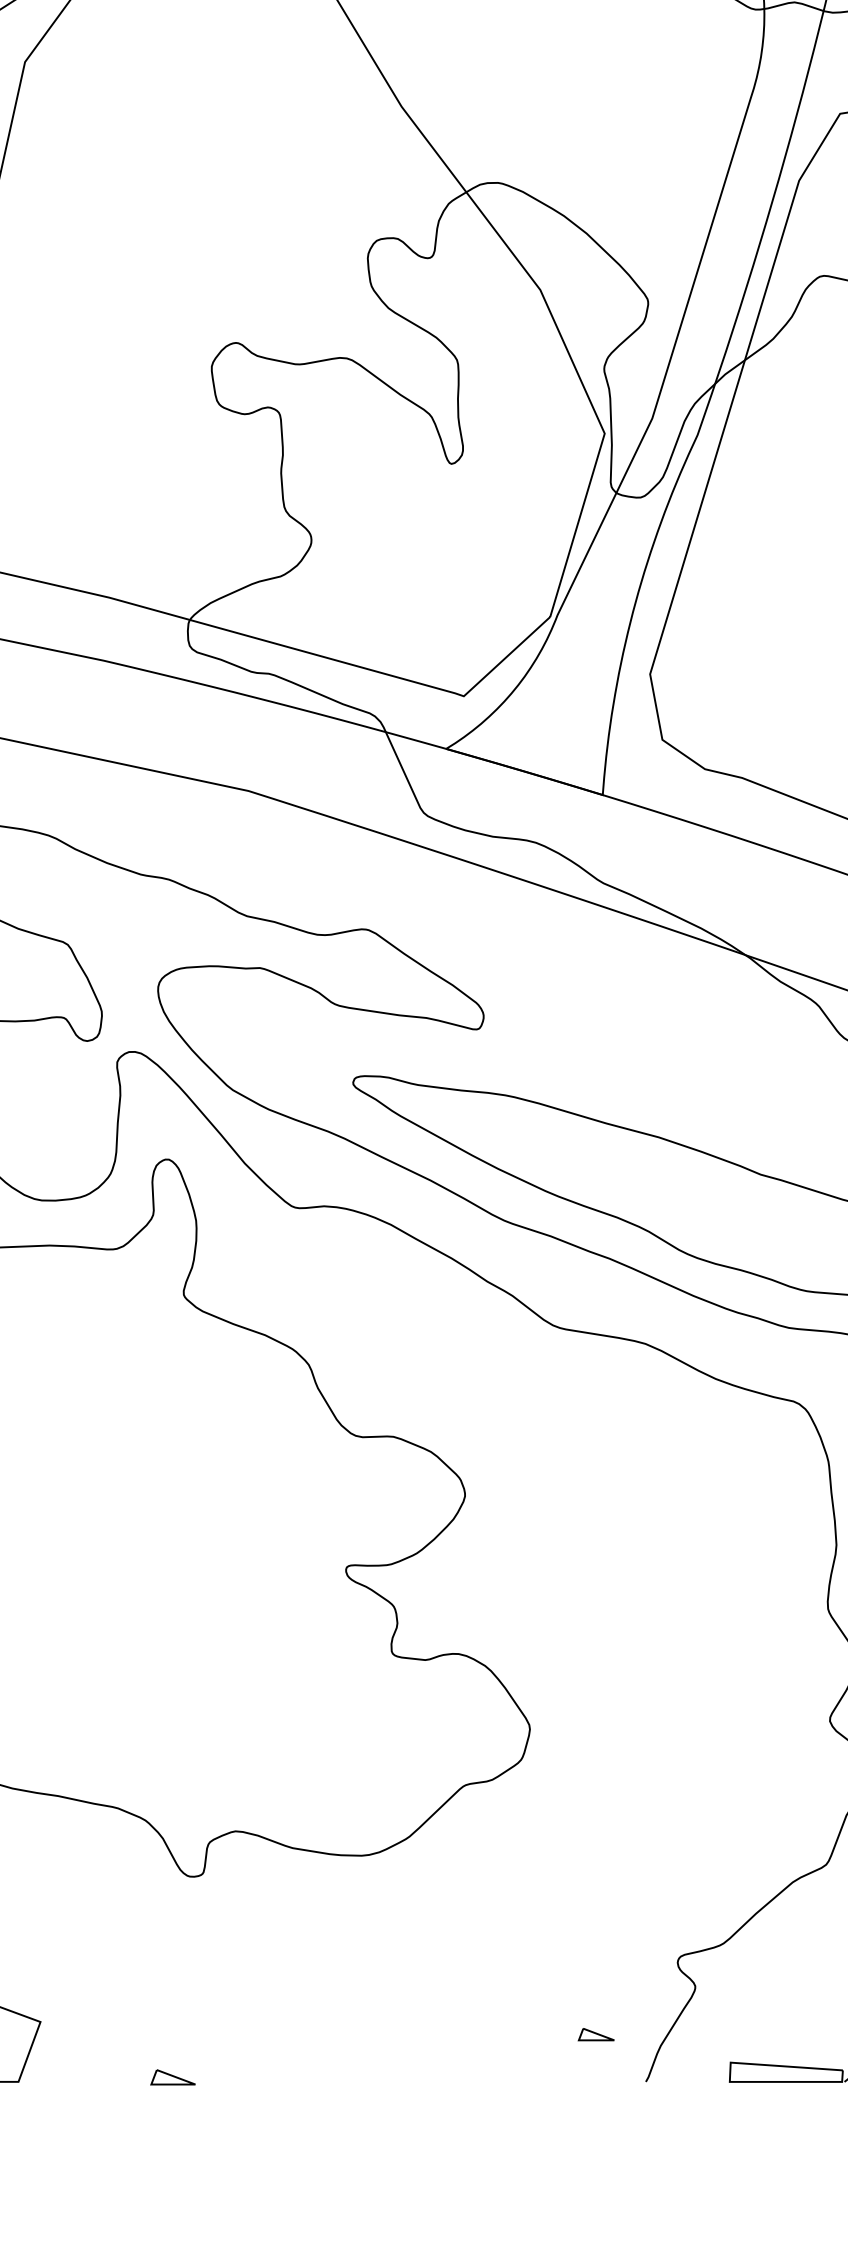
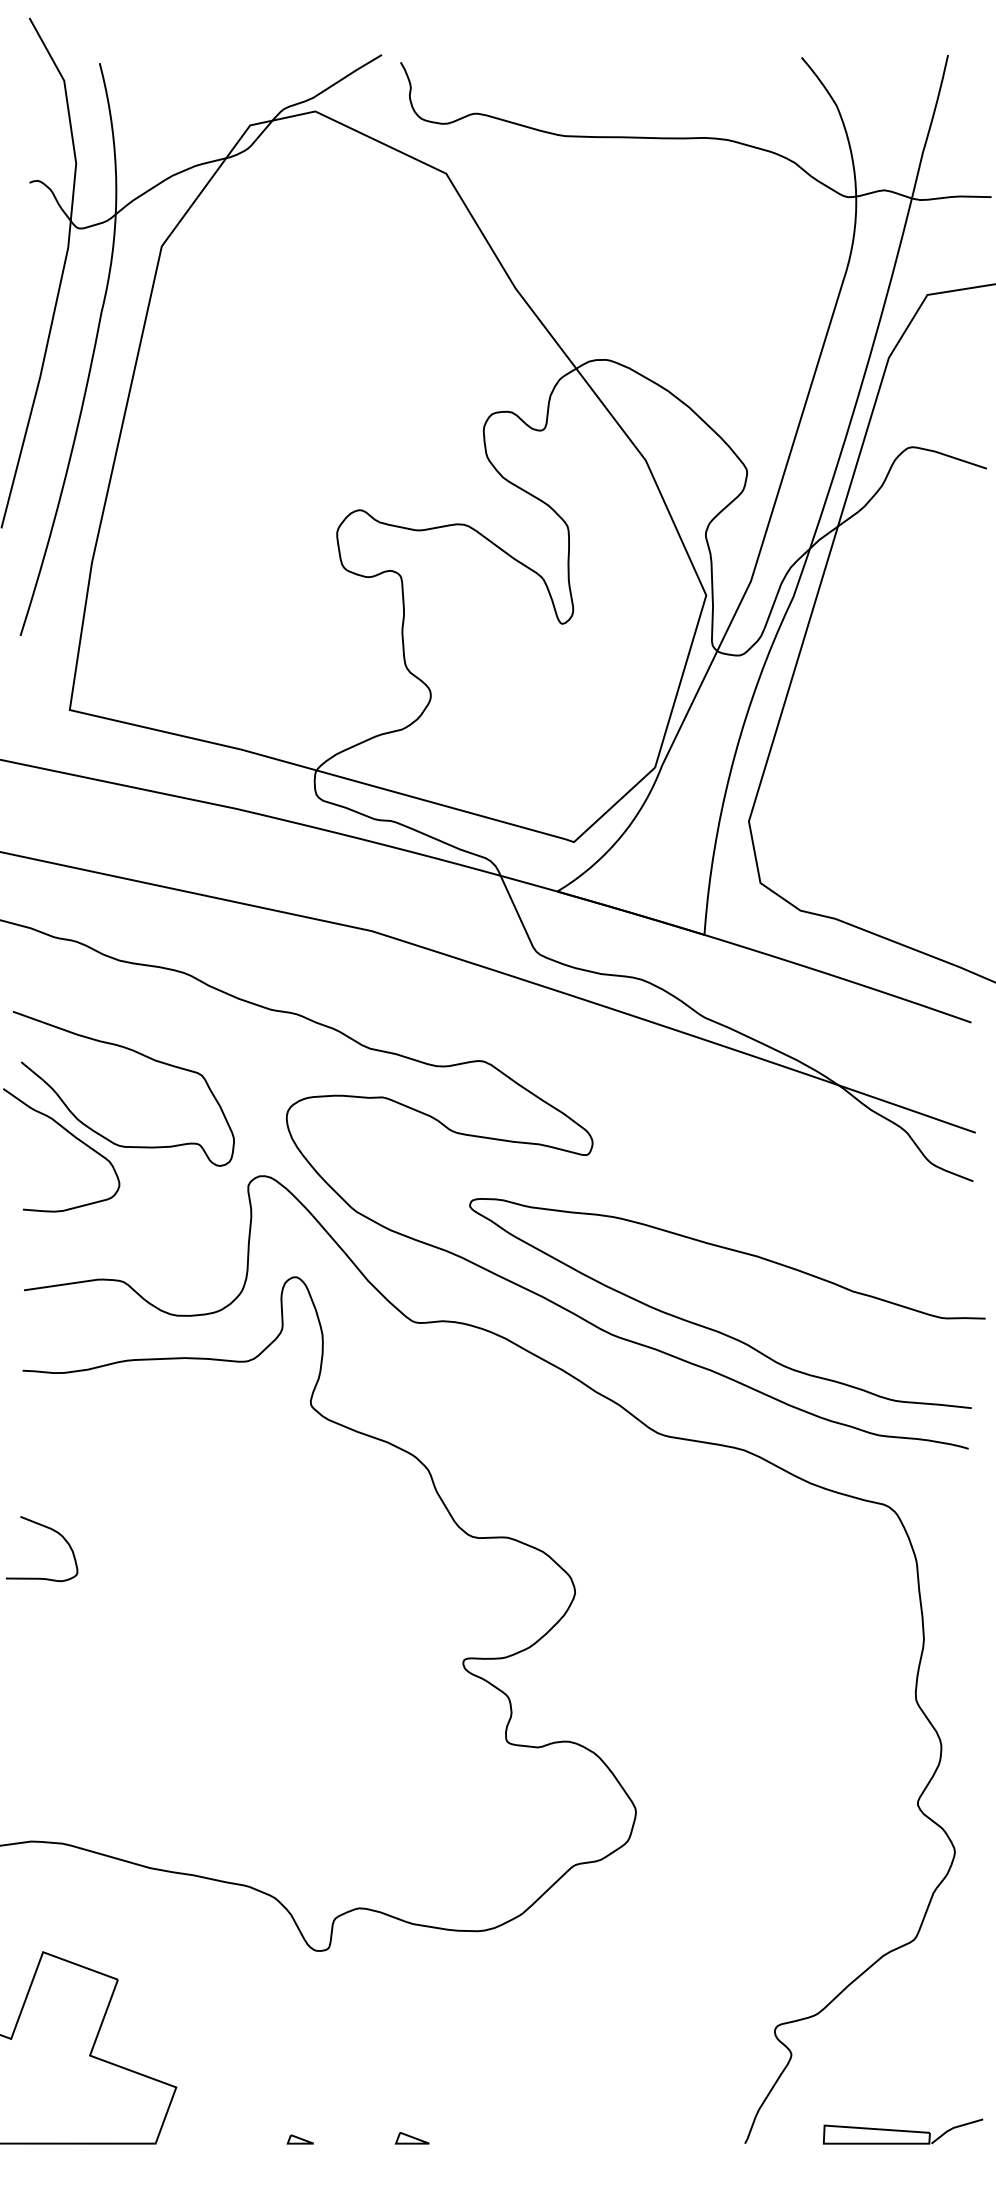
part: (595, 2034) -> (411, 2138), moved
part: (171, 2077) -> (299, 2139), size x0.62

